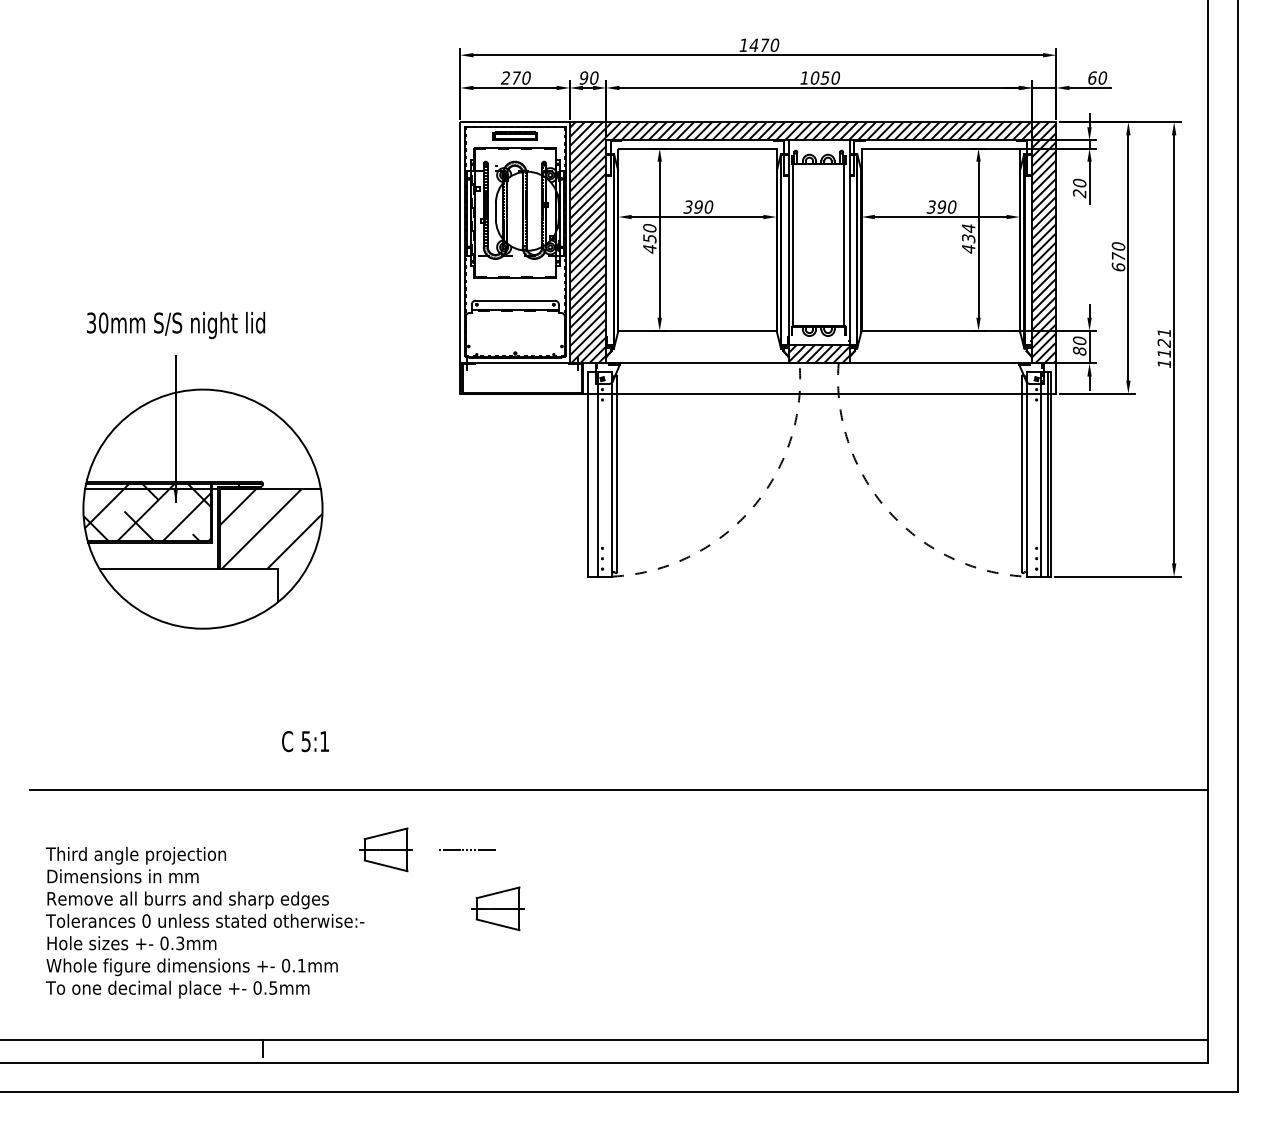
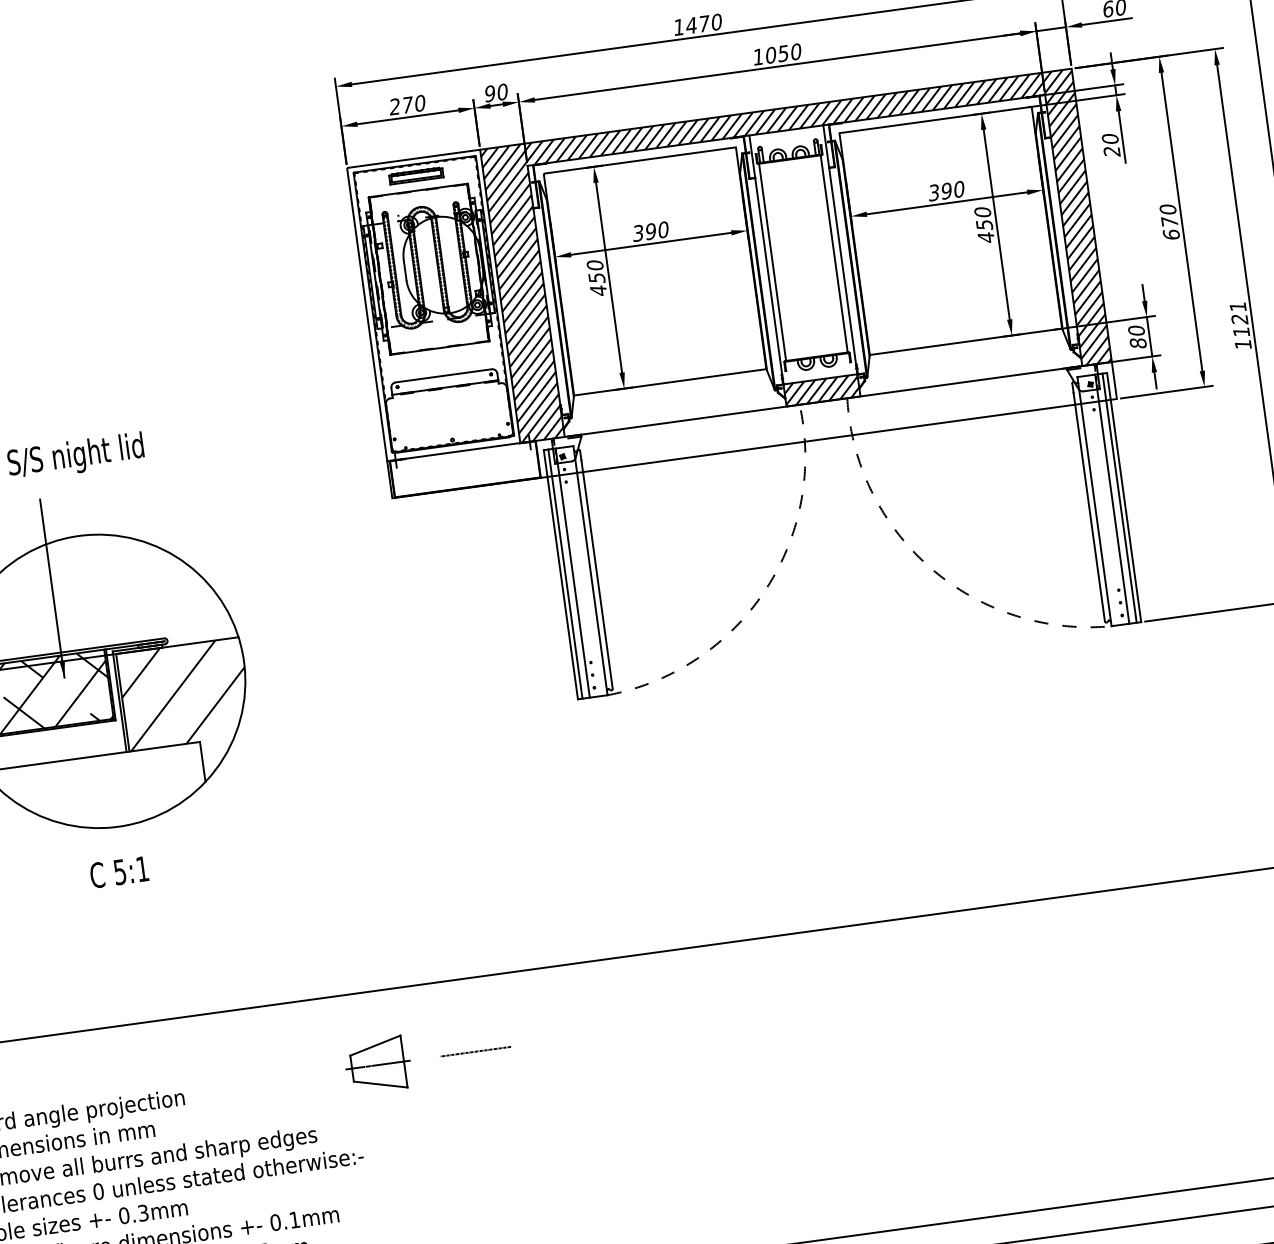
text: (968, 232) -> (983, 217), 434 -> 450
line: (591, 473) -> (565, 573), added
text: (305, 741) -> (119, 872), moved
part: (497, 908) -> (523, 1117), removed

